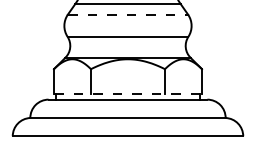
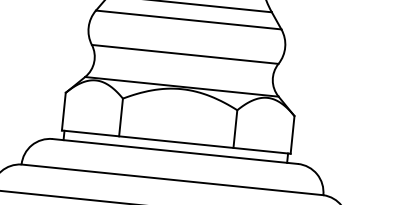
line: (128, 14) -> (189, 20), dashed -> solid
line: (128, 93) -> (177, 142), dashed -> solid

